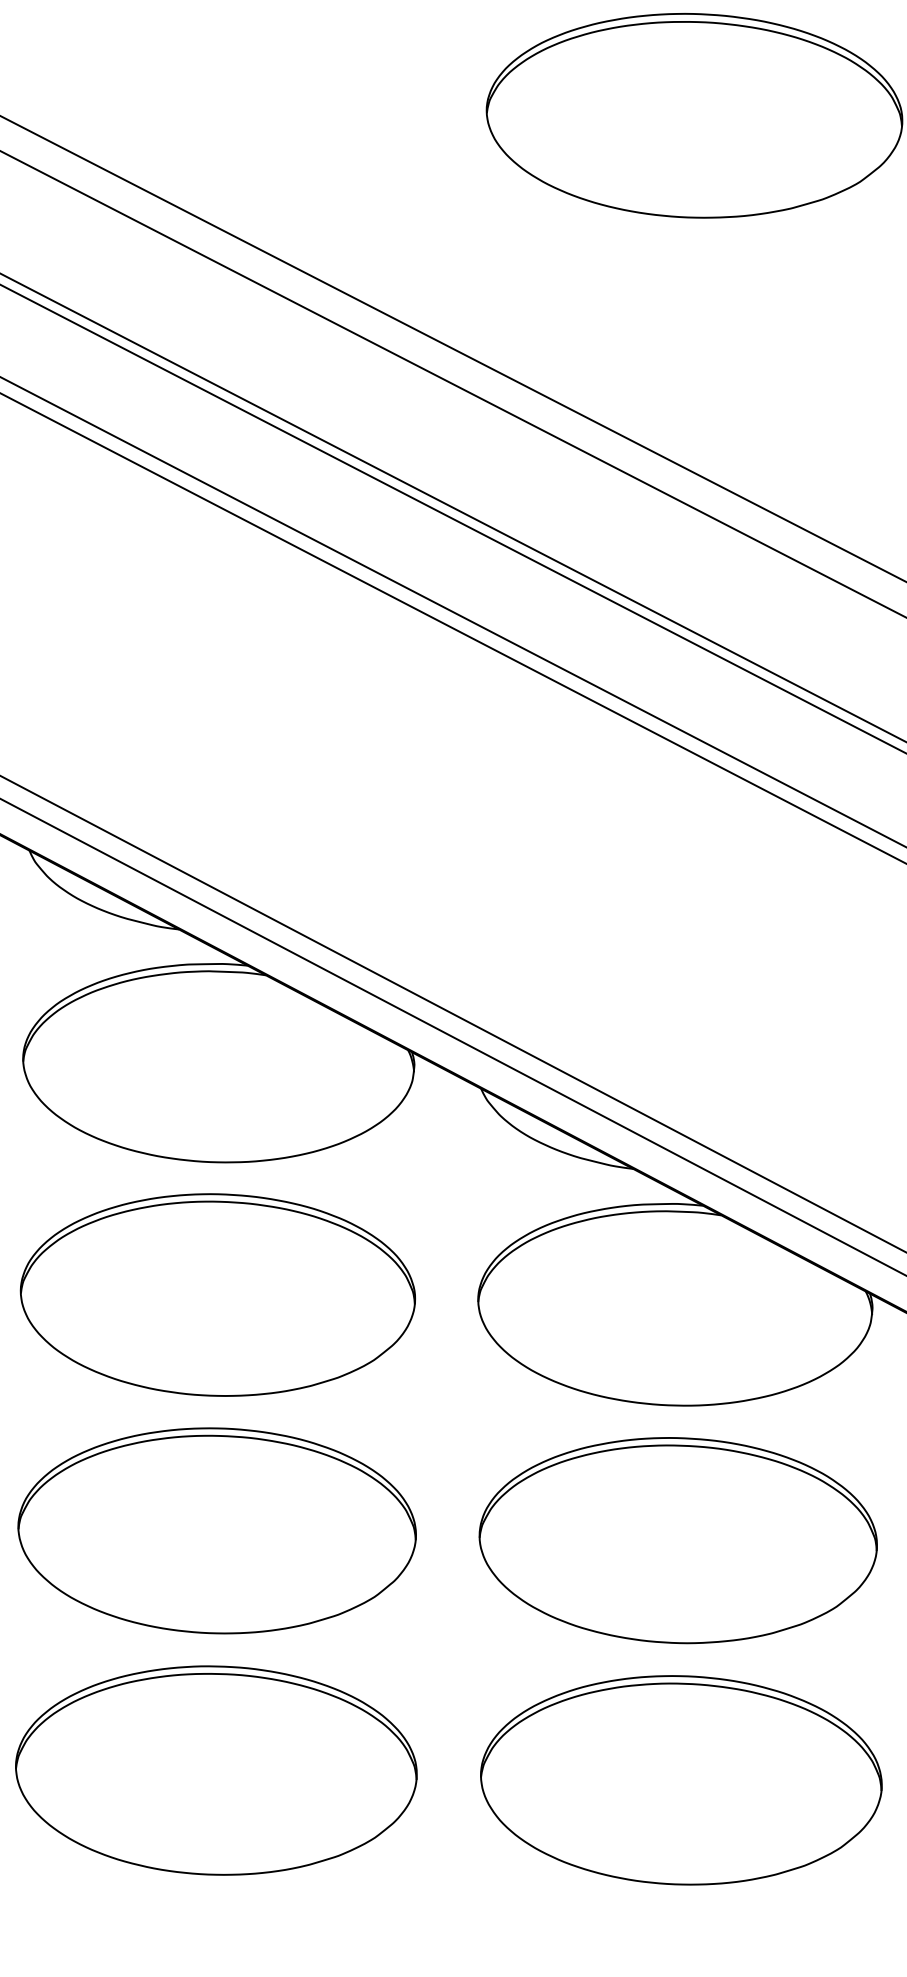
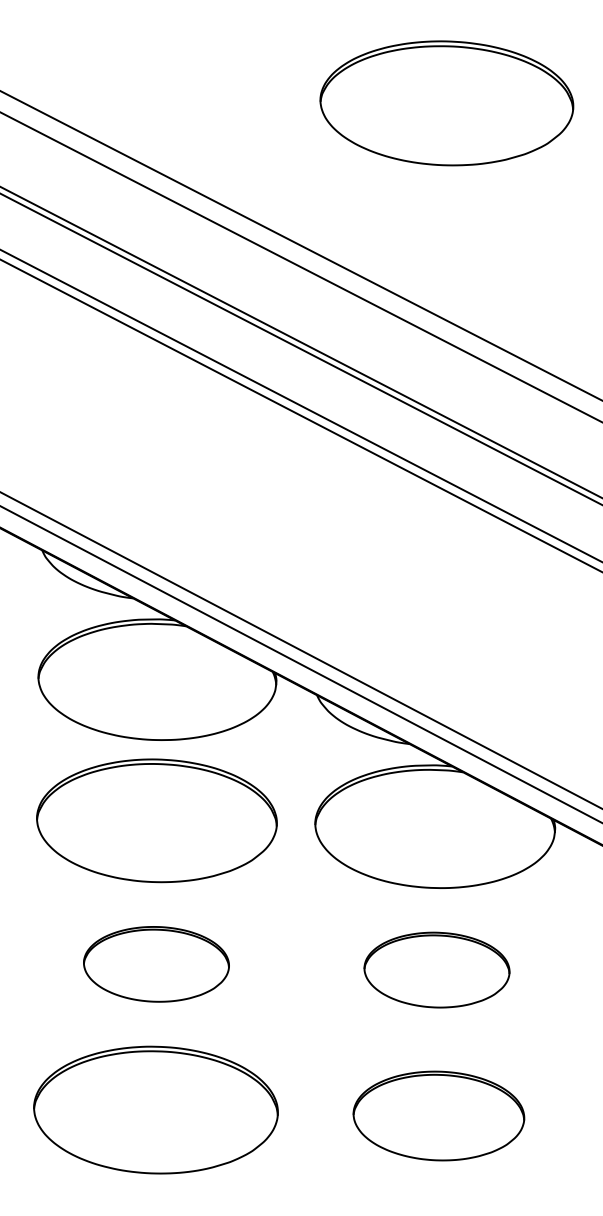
part: (217, 1531) -> (156, 964), size x0.6
part: (677, 1539) -> (436, 969), size x0.6
part: (680, 1779) -> (438, 1115), size x0.7

